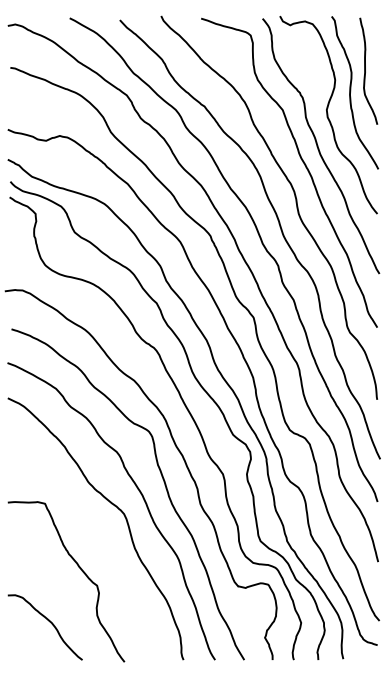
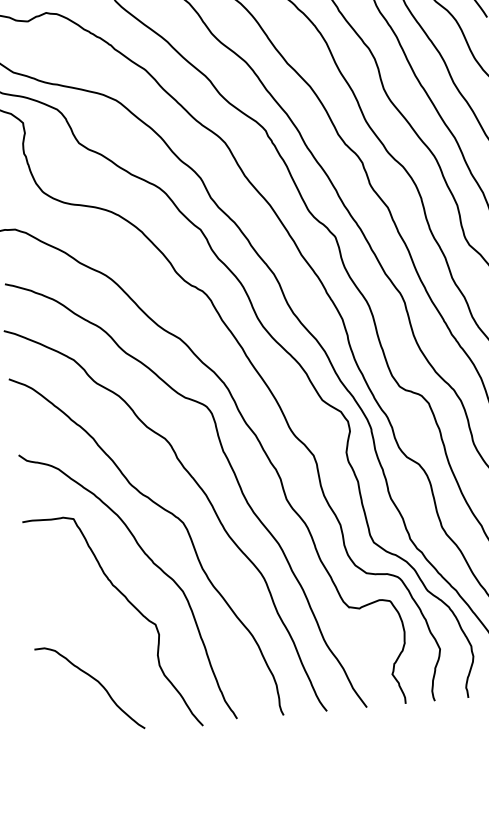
curve: (99, 542) -> (153, 565), added

